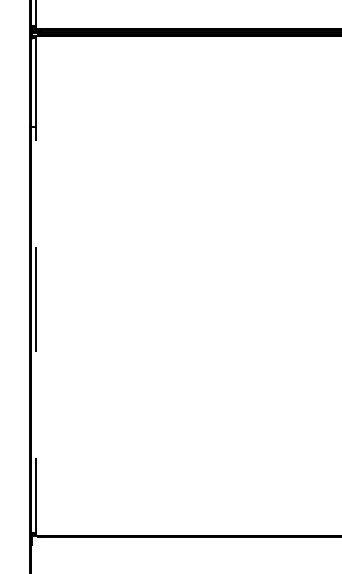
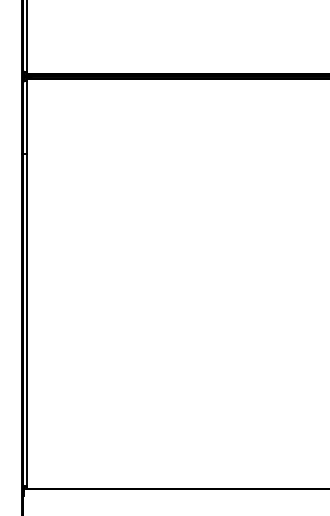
line: (36, 285) -> (27, 283), dashed -> solid

